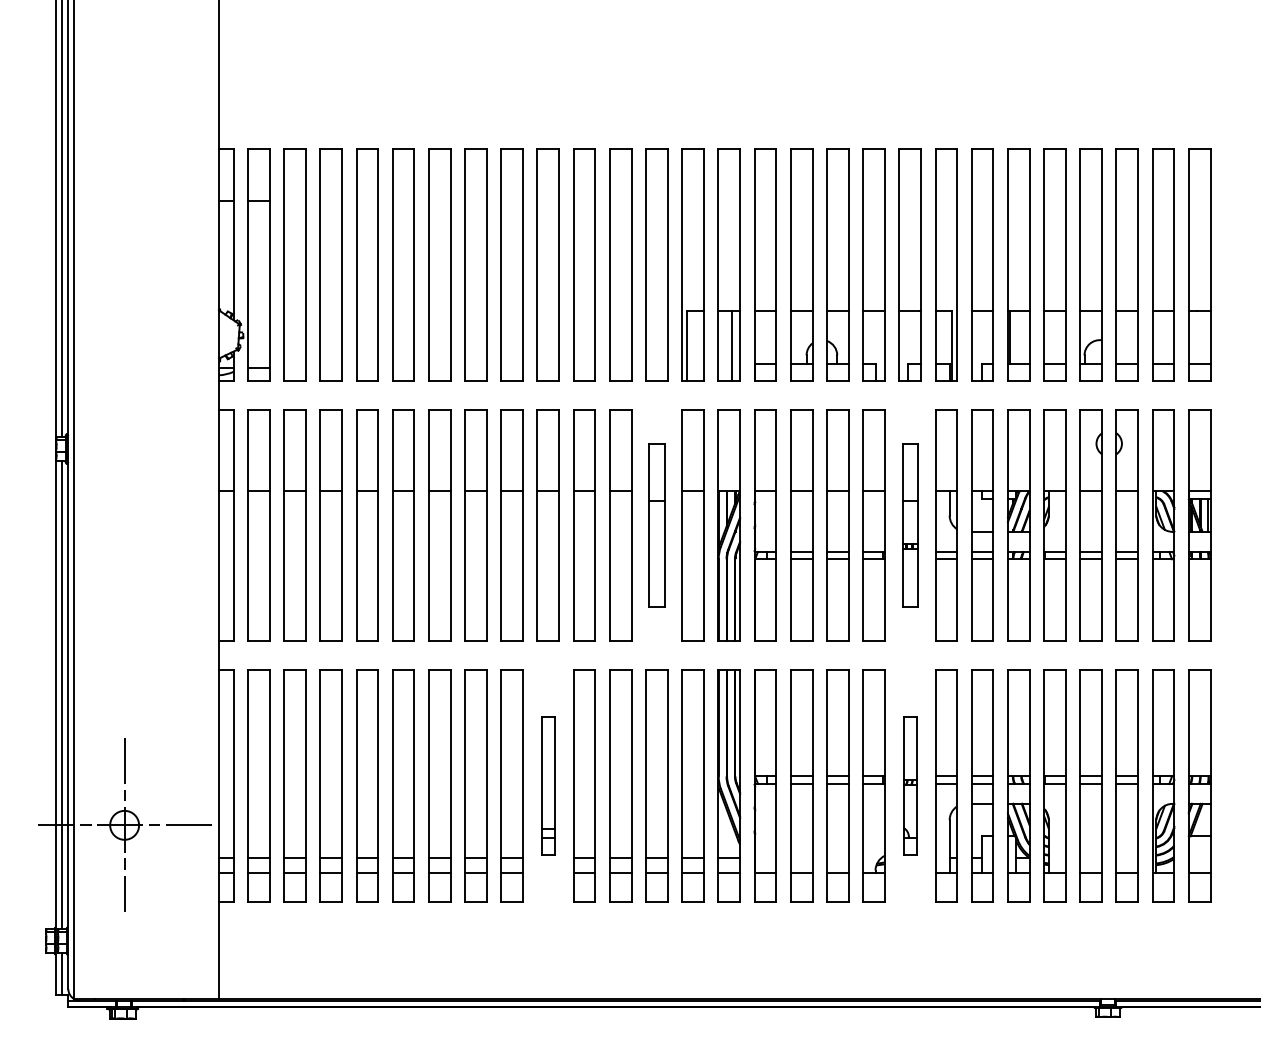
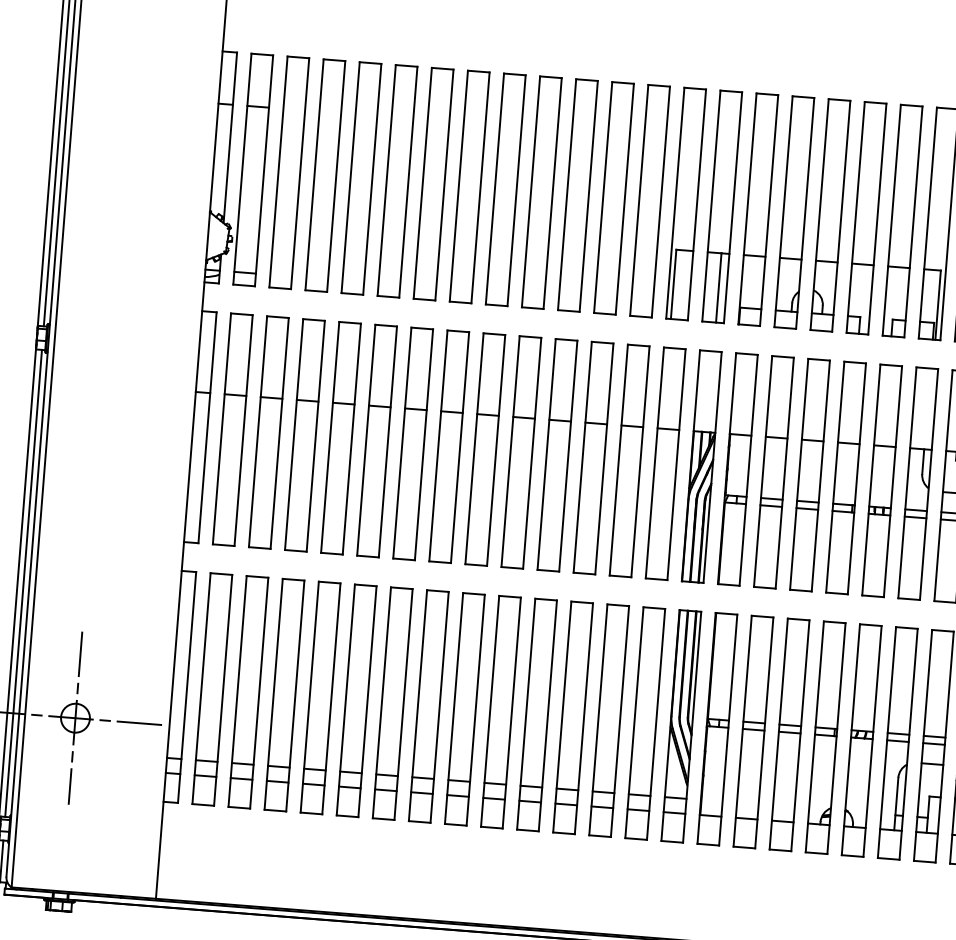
part: (656, 525) -> (629, 461), size x1.43
part: (909, 525) -> (881, 480), size x1.43
part: (547, 785) -> (500, 711), size x1.67
part: (909, 785) -> (861, 740), size x1.67

